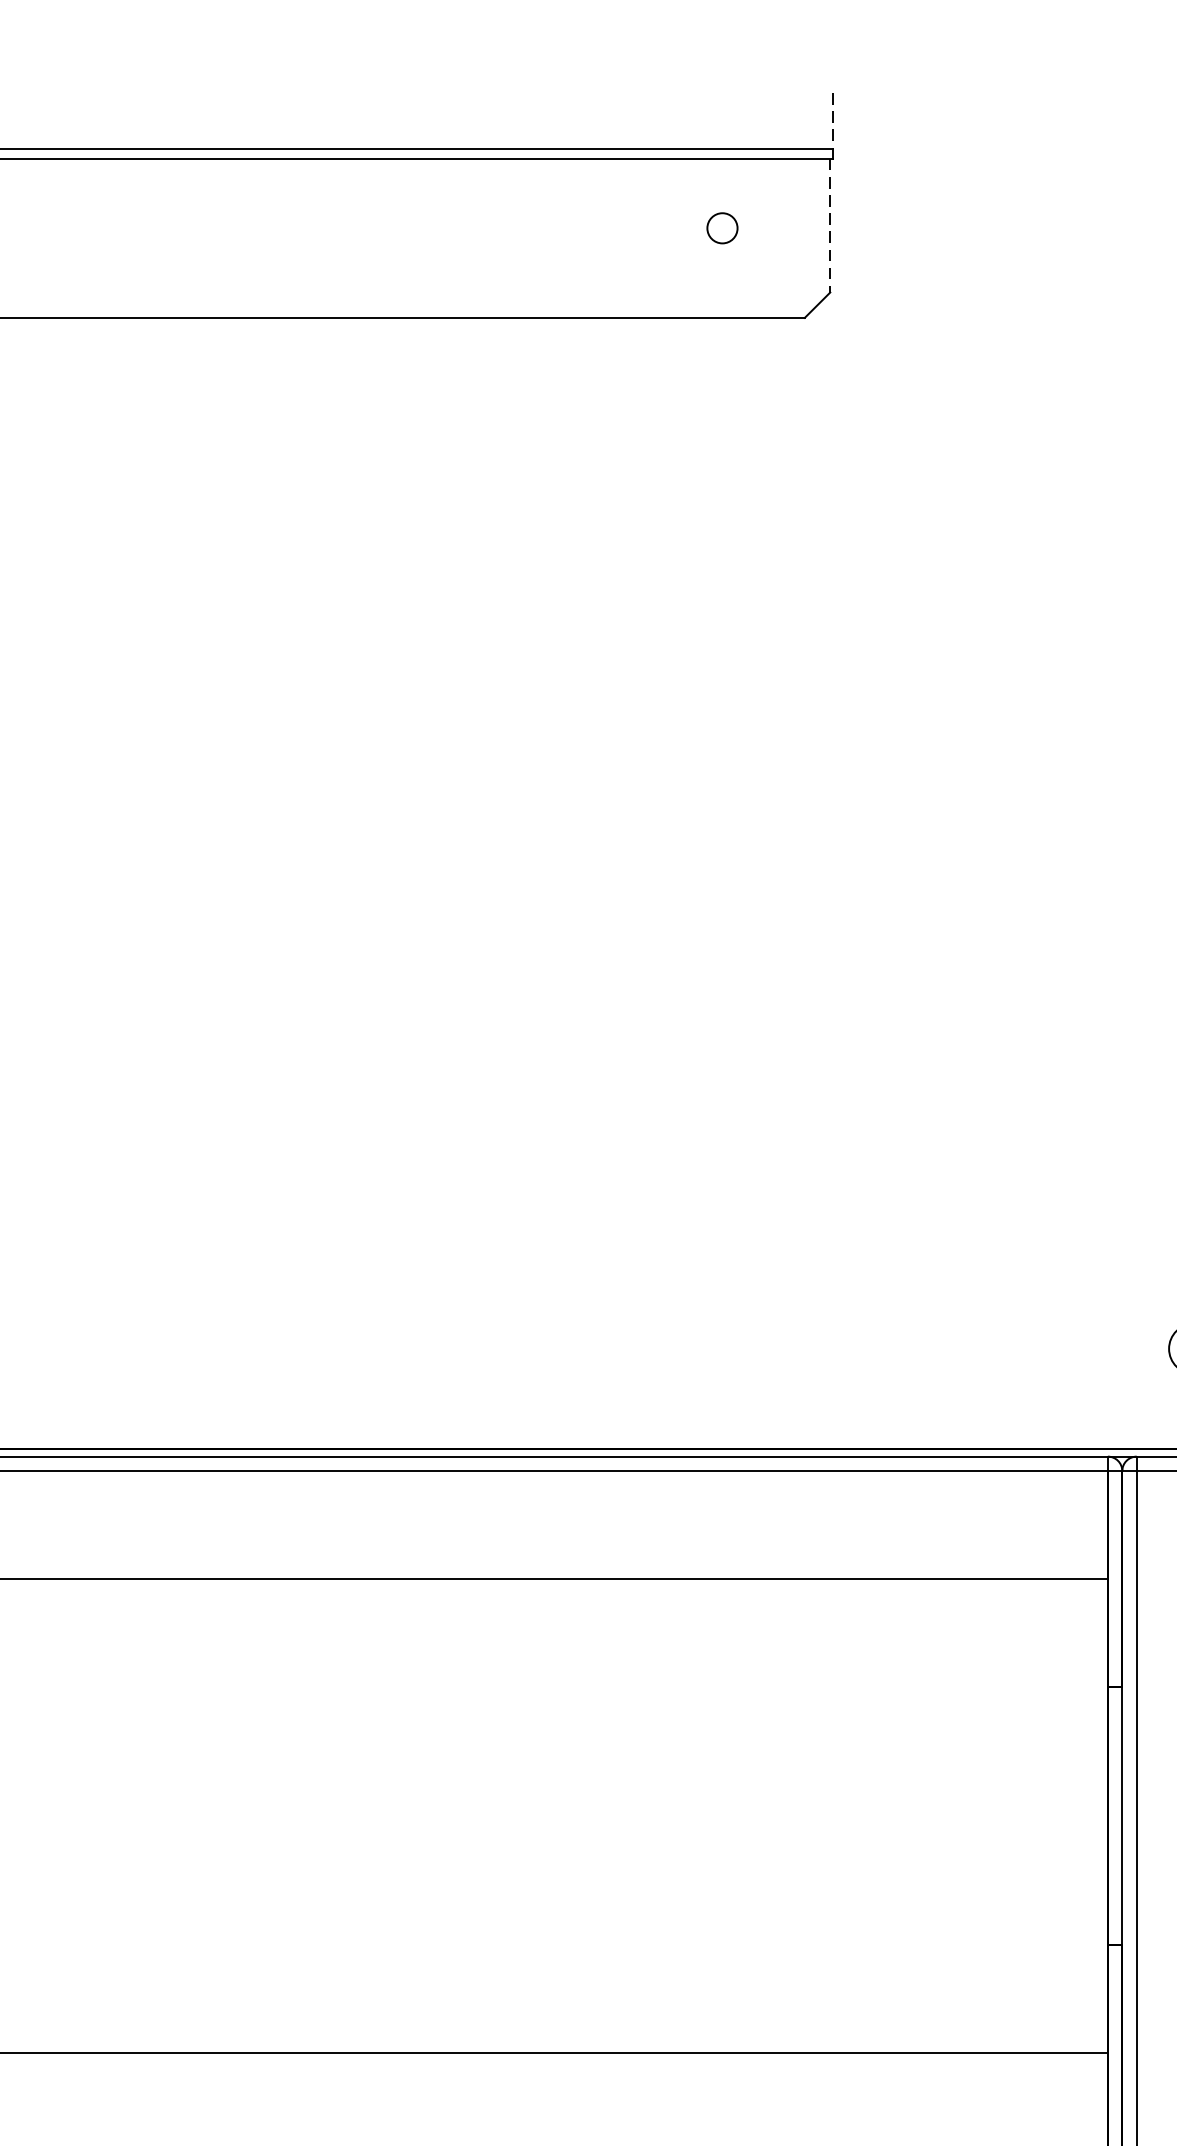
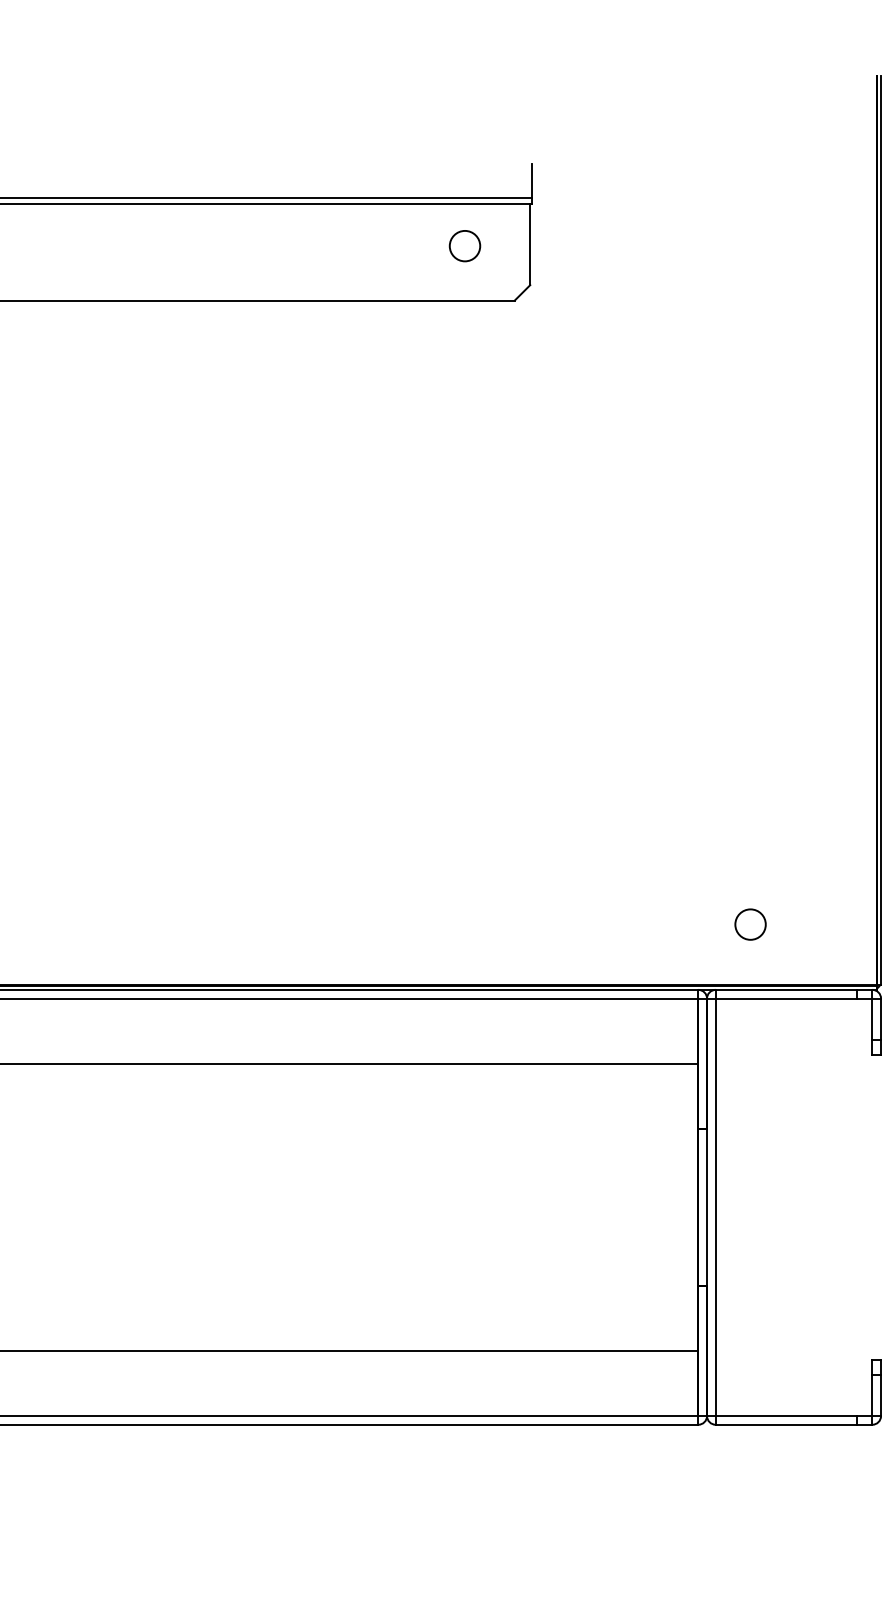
line: (832, 121) -> (531, 181), dashed -> solid
line: (830, 227) -> (530, 245), dashed -> solid
circle: (721, 228) -> (464, 246), size x1.67

